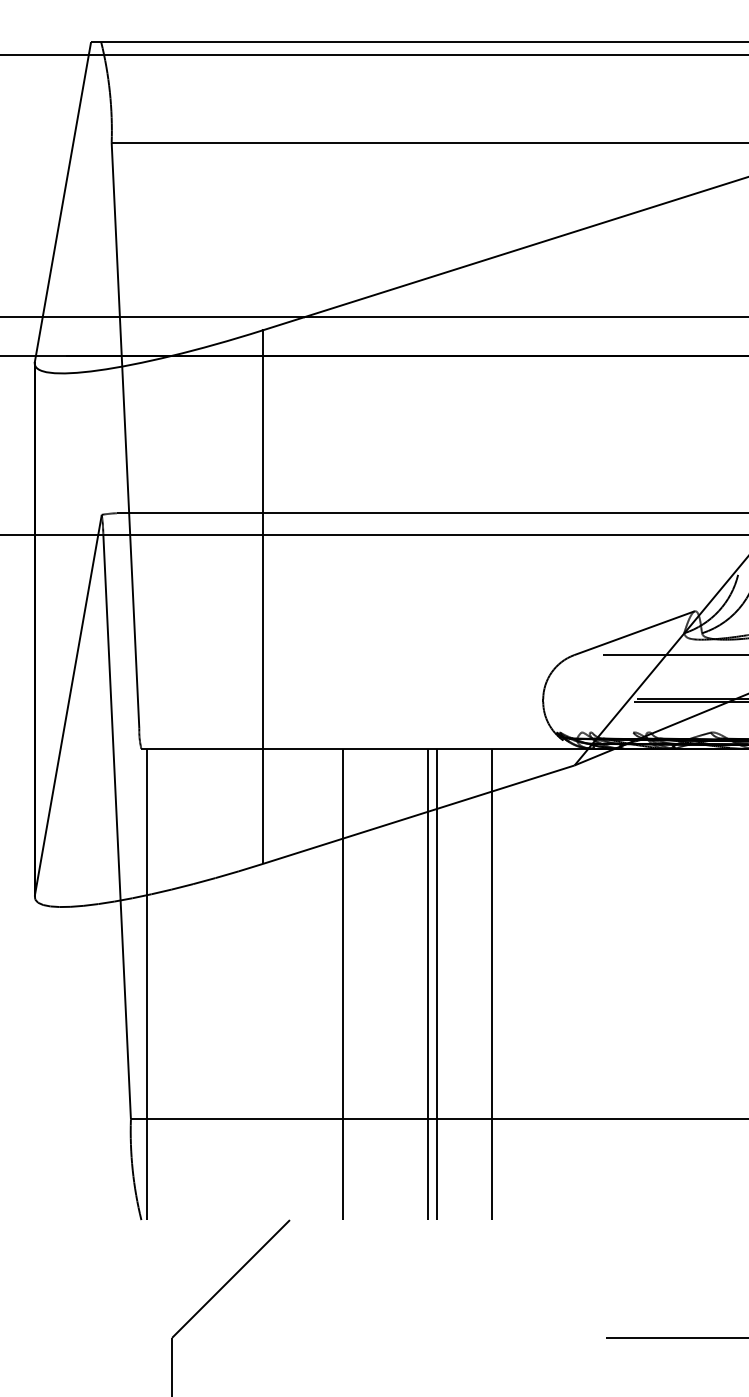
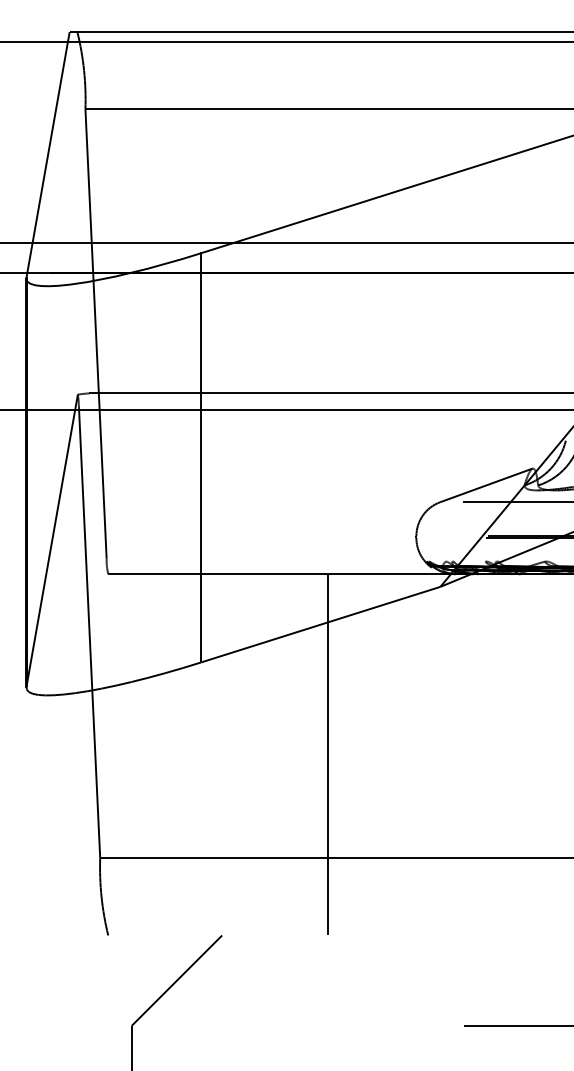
line: (146, 984) -> (112, 754), removed
line: (342, 984) -> (262, 754), removed
line: (436, 984) -> (334, 754), removed
line: (492, 984) -> (377, 754), removed

